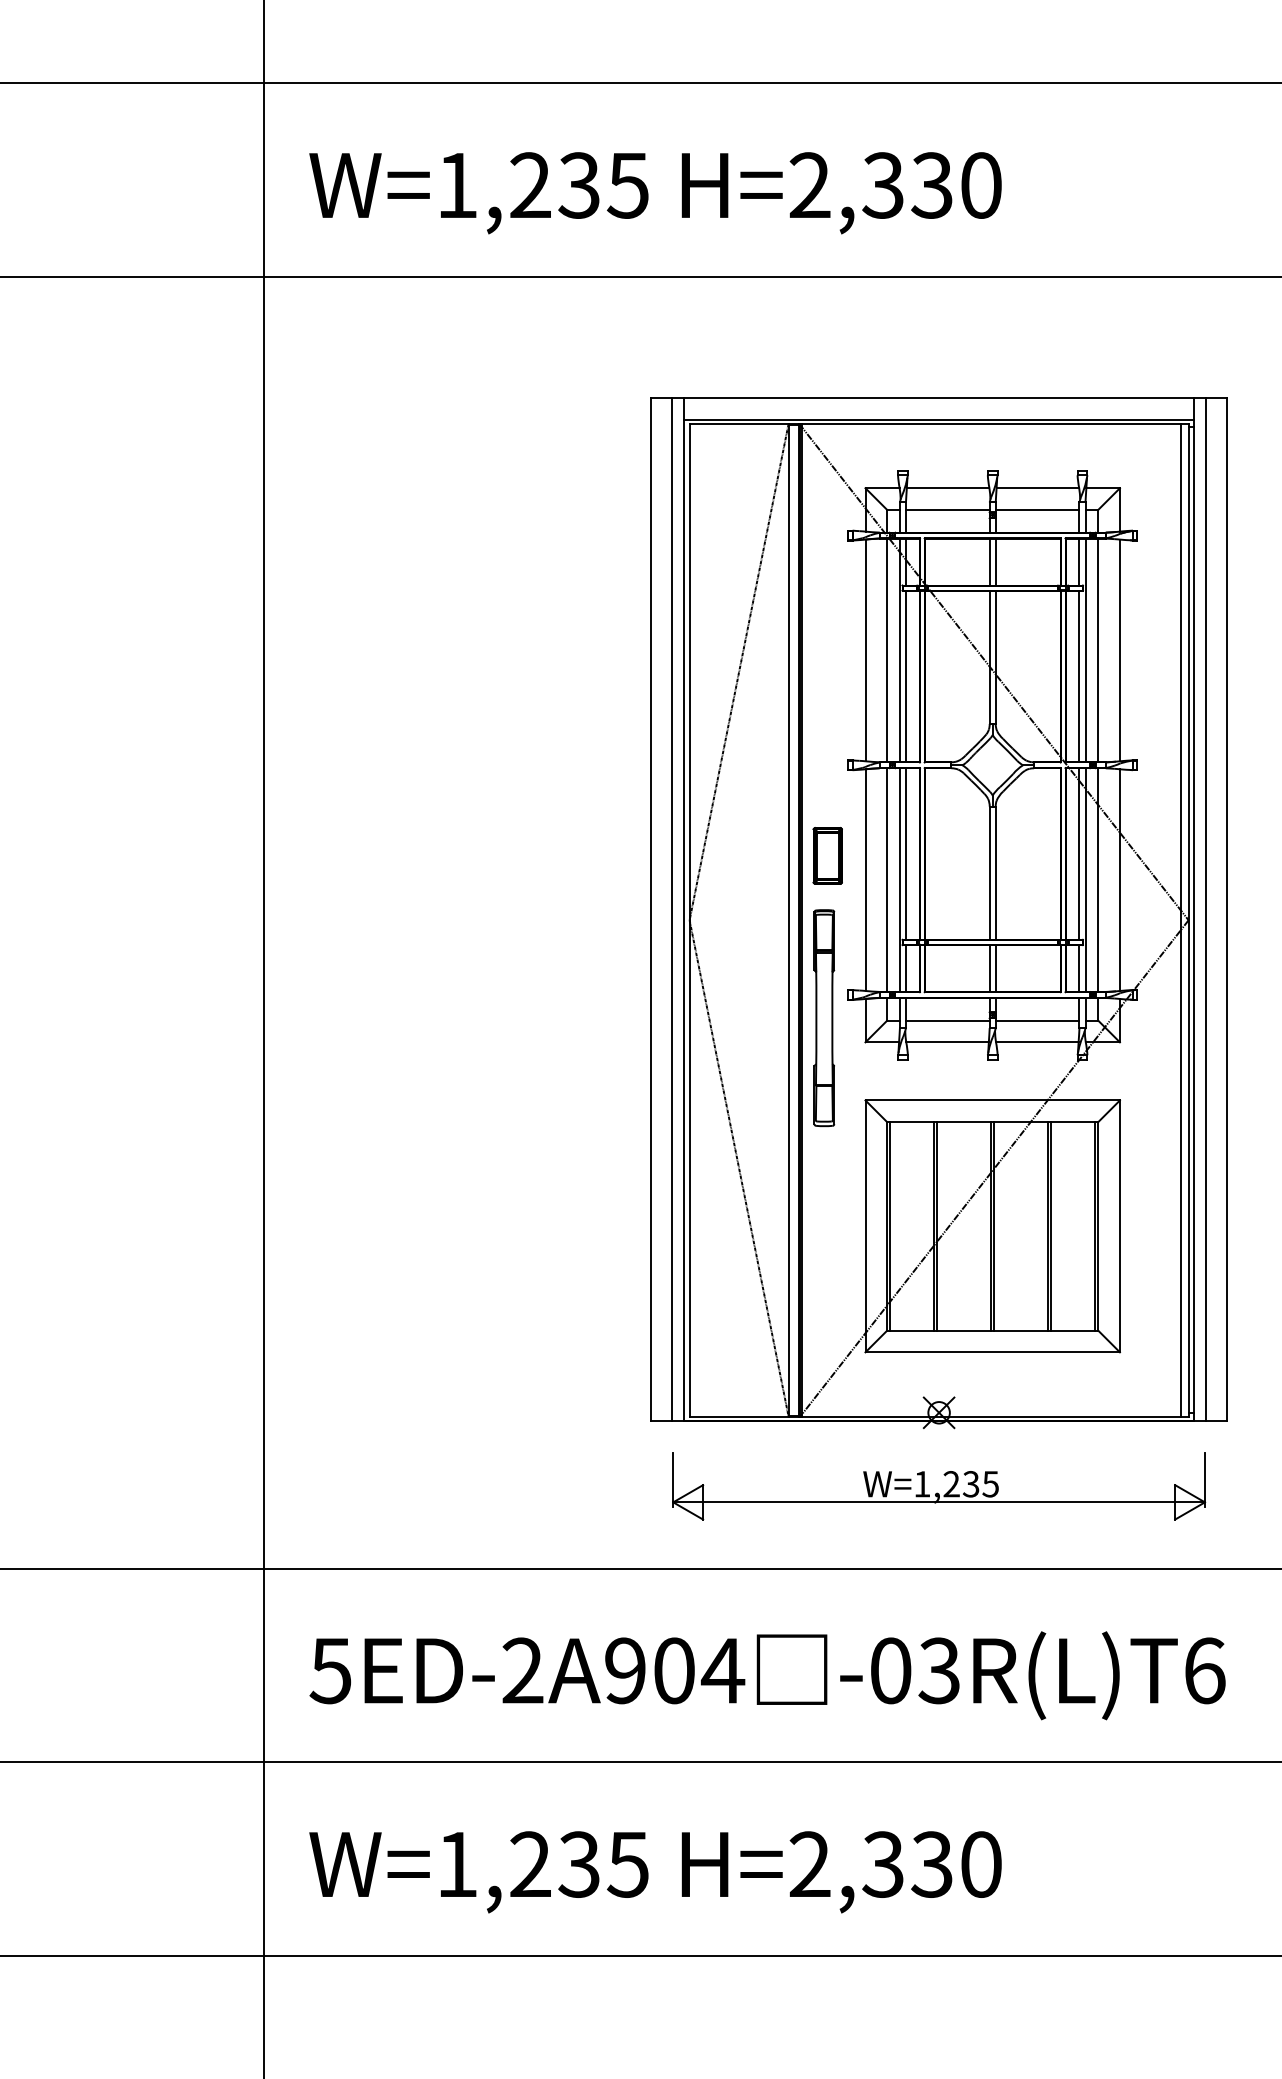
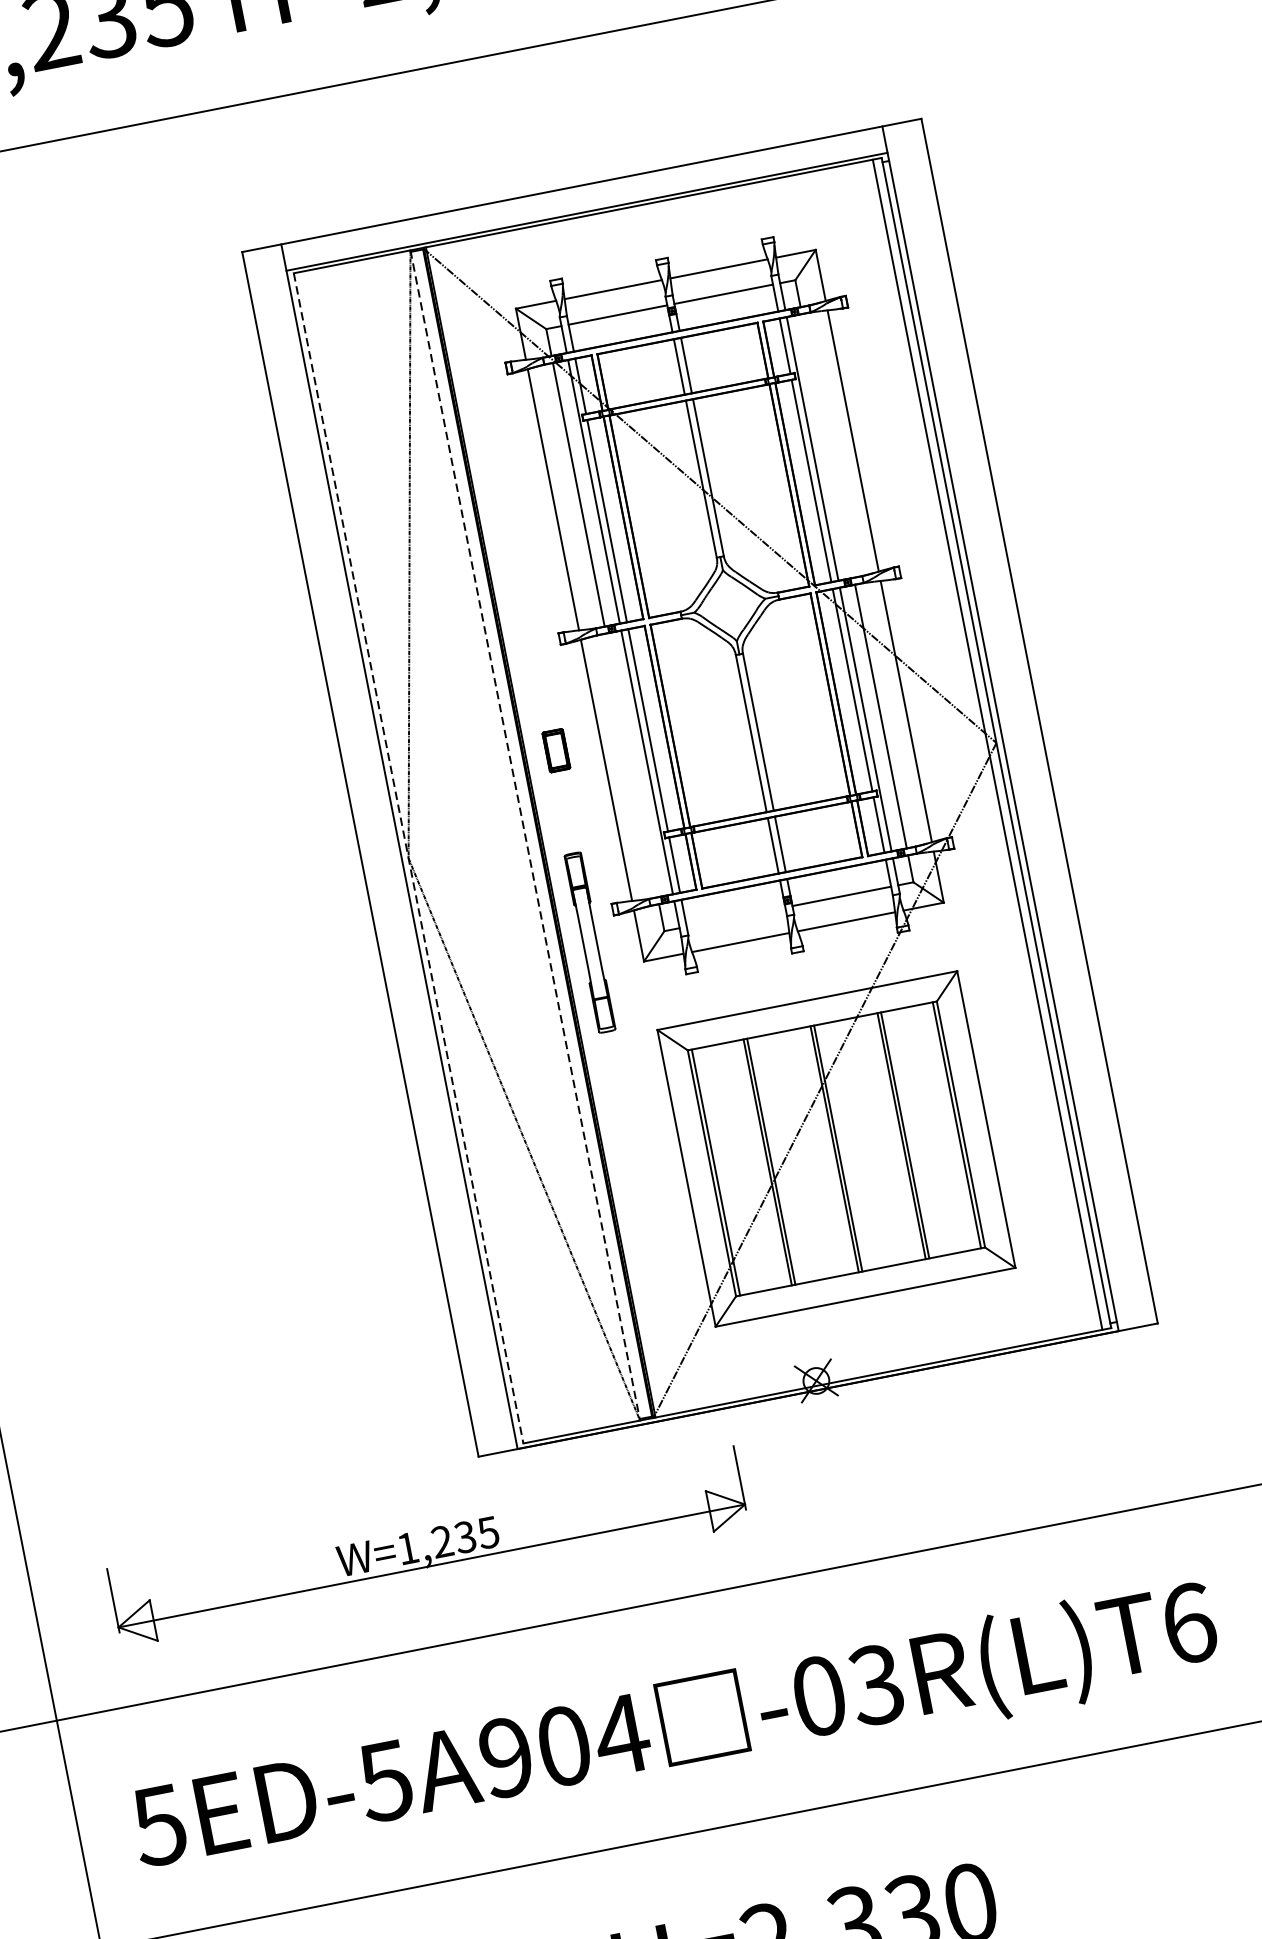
line: (1098, 650) -> (827, 446), removed
part: (827, 855) -> (556, 750), size x0.6
line: (887, 880) -> (632, 765), removed
line: (672, 909) -> (385, 849), removed
line: (1205, 909) -> (1013, 726), removed
line: (689, 920) -> (408, 858), solid -> dashed
line: (788, 920) -> (525, 835), solid -> dashed
part: (824, 1018) -> (590, 942), size x0.7
line: (947, 1020) -> (735, 916), removed
part: (937, 1492) -> (427, 1554), moved
text: (522, 1670) -> (385, 1780), 5ED-2A904 -> 5ED-5A904

